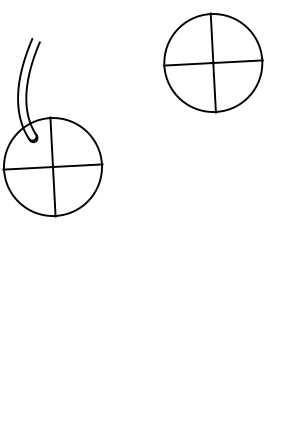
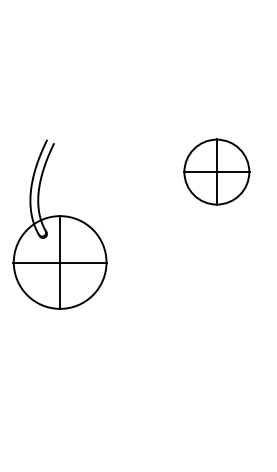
part: (212, 62) -> (216, 171), size x0.7

